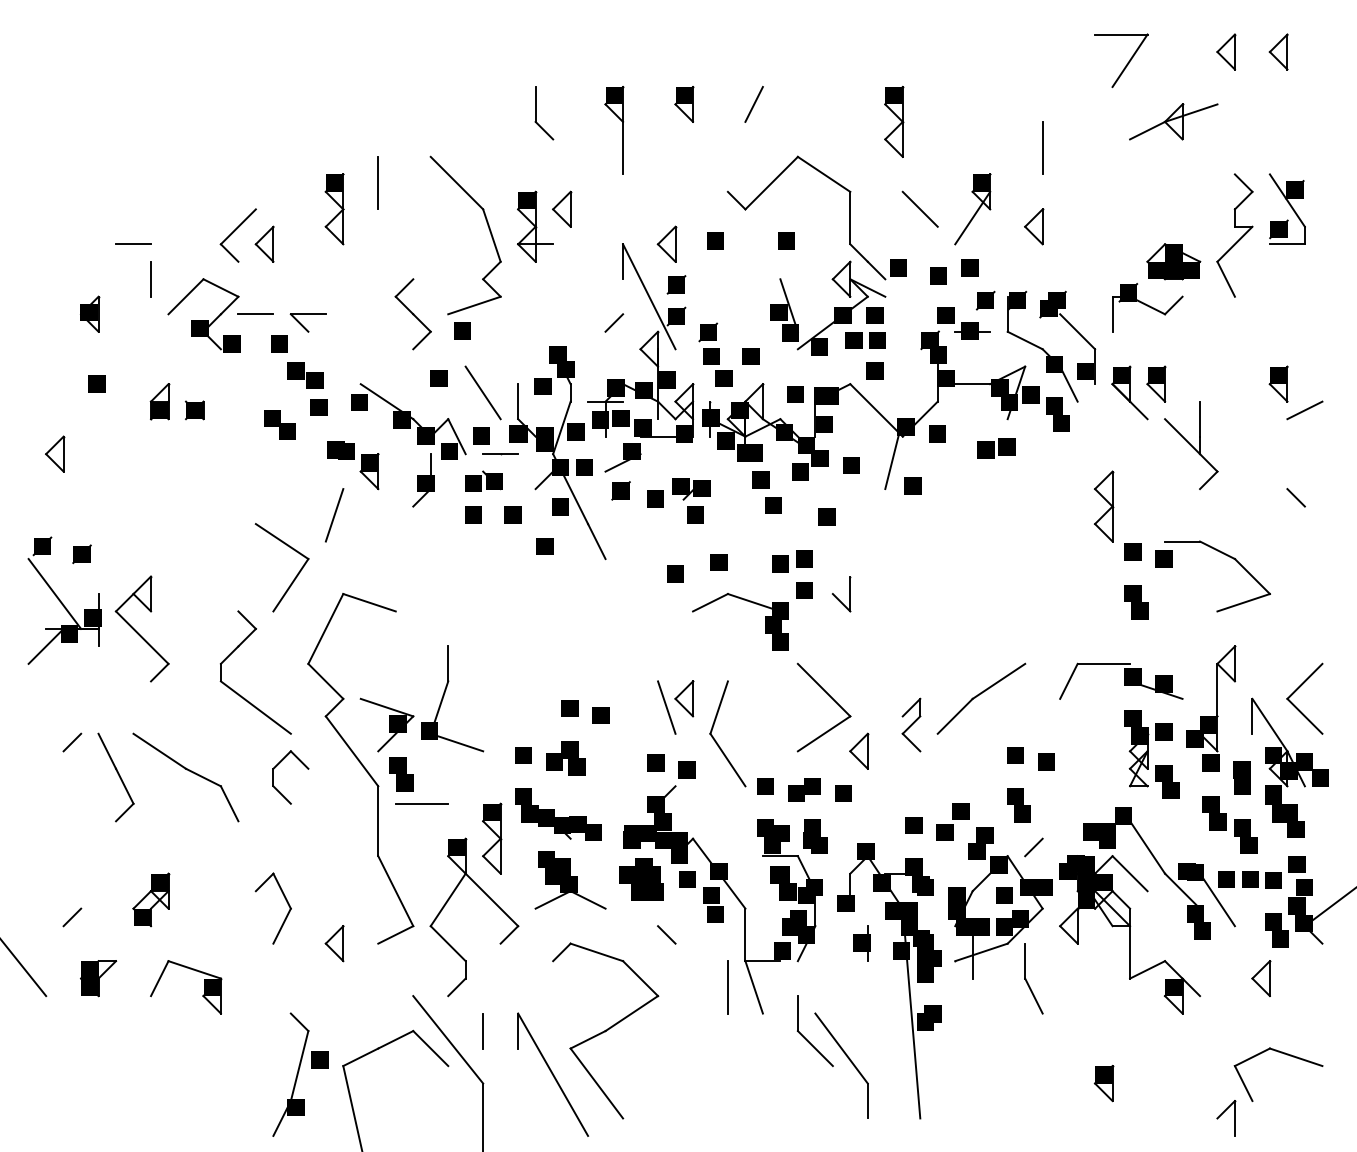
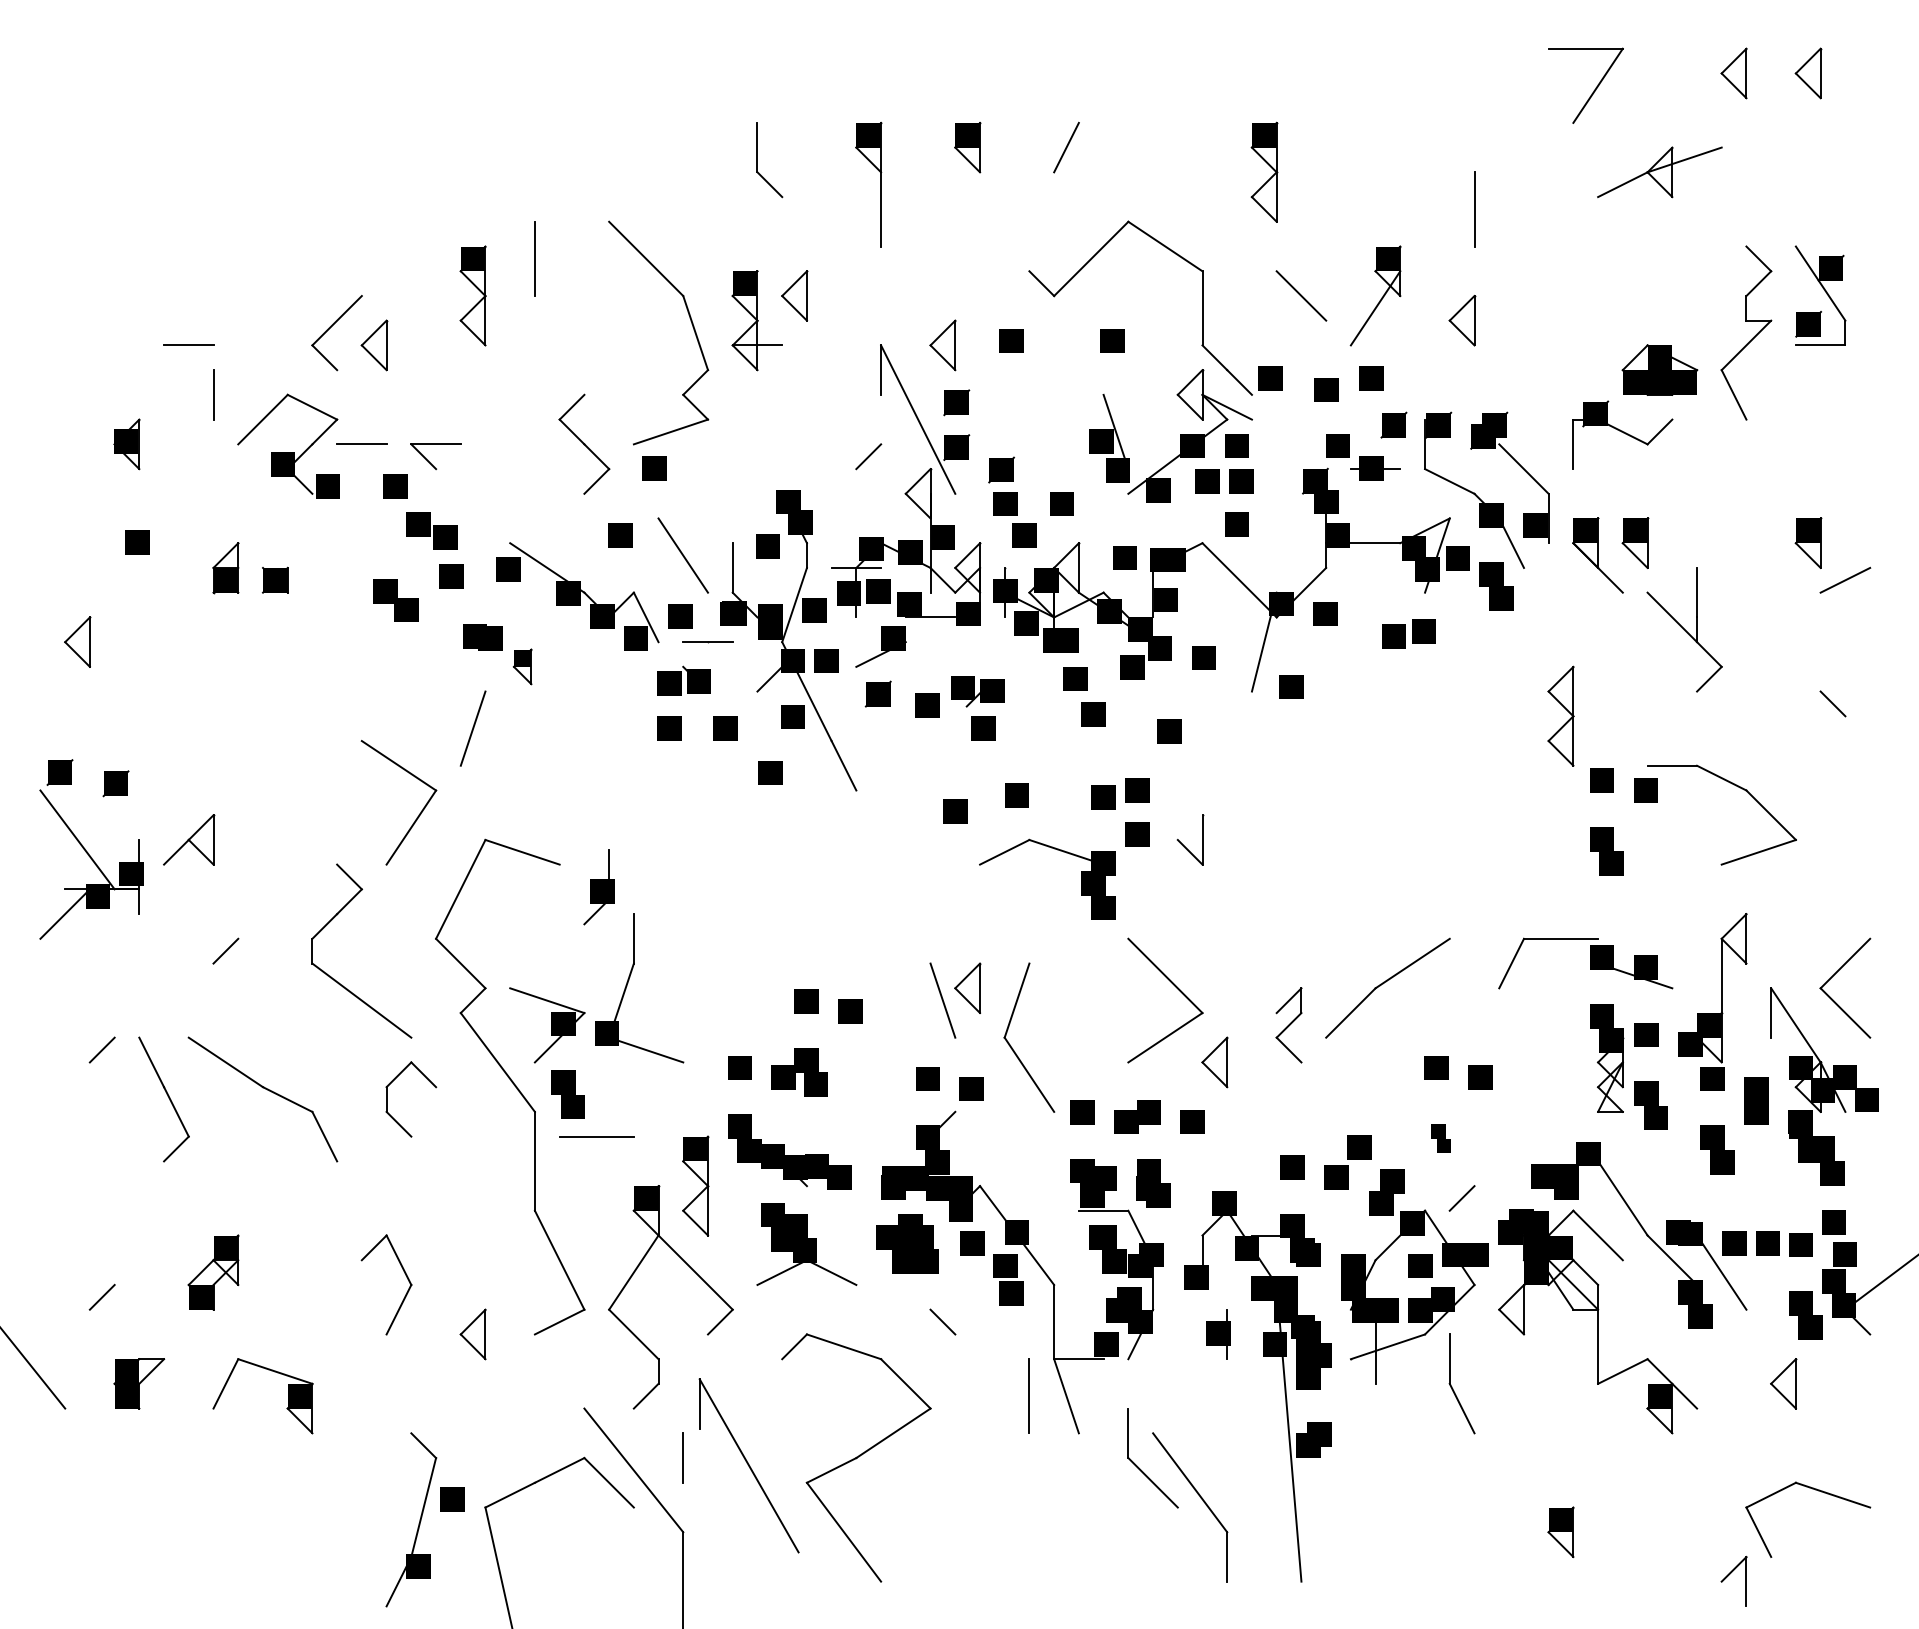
part: (369, 471) -> (522, 666), size x0.7
part: (423, 480) -> (598, 887), moved
line: (142, 637) -> (201, 901), removed
part: (1018, 805) -> (1440, 1138), size x0.6
part: (1245, 836) -> (1761, 1183), removed
part: (552, 1074) -> (748, 1465), moved

